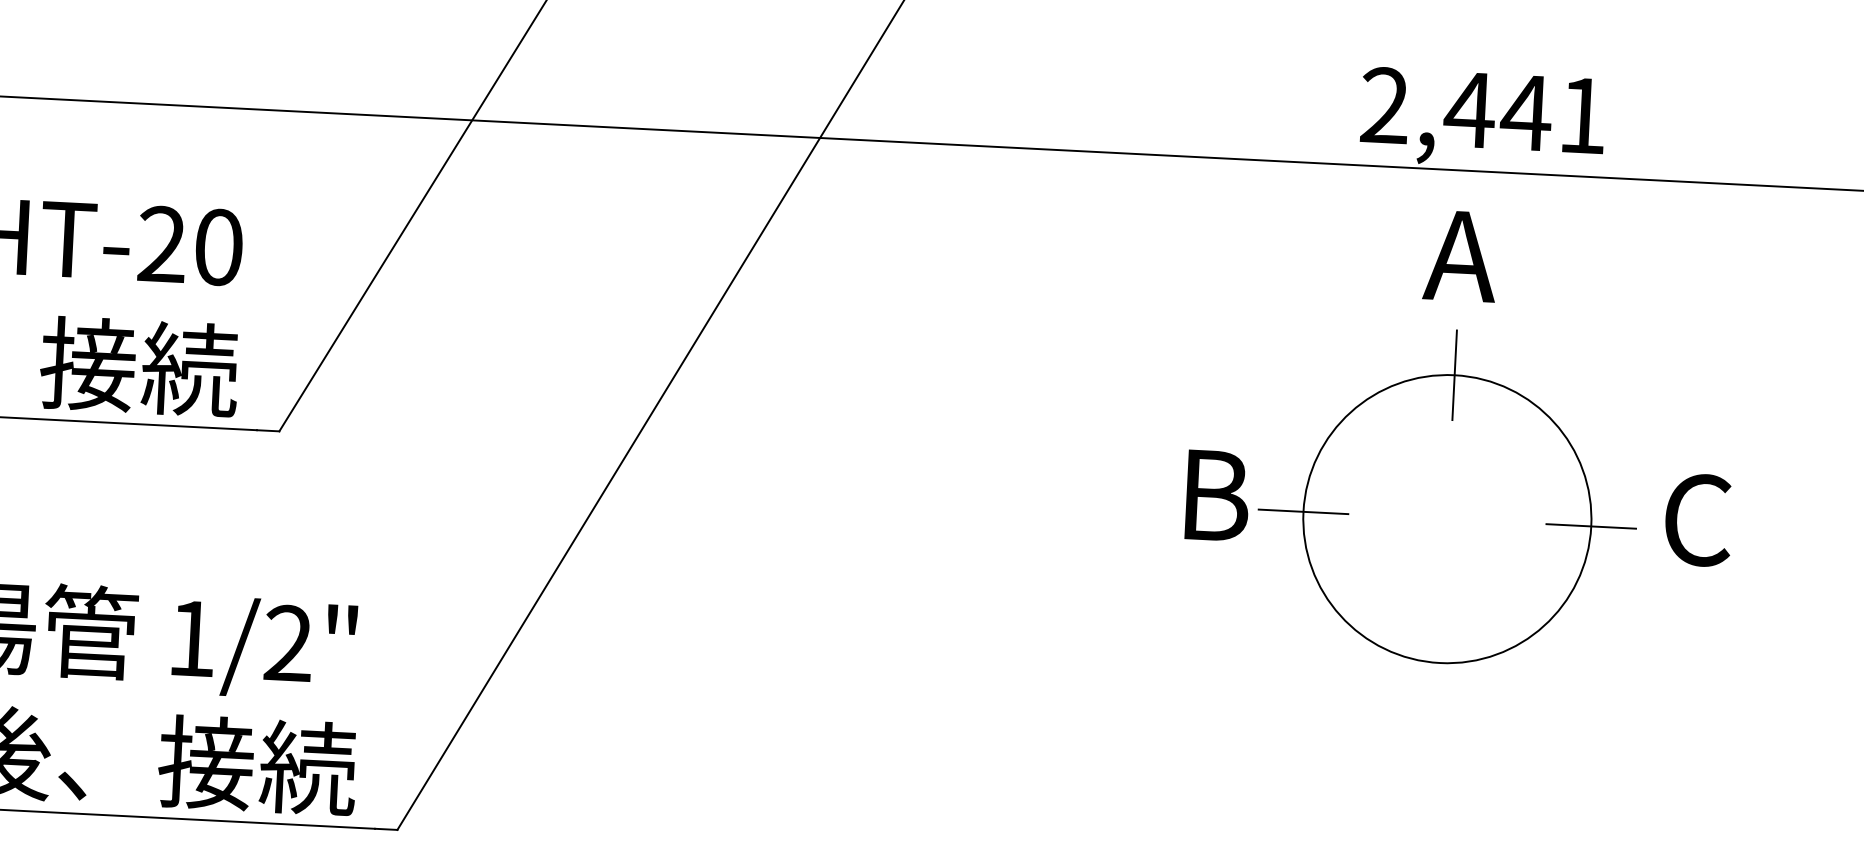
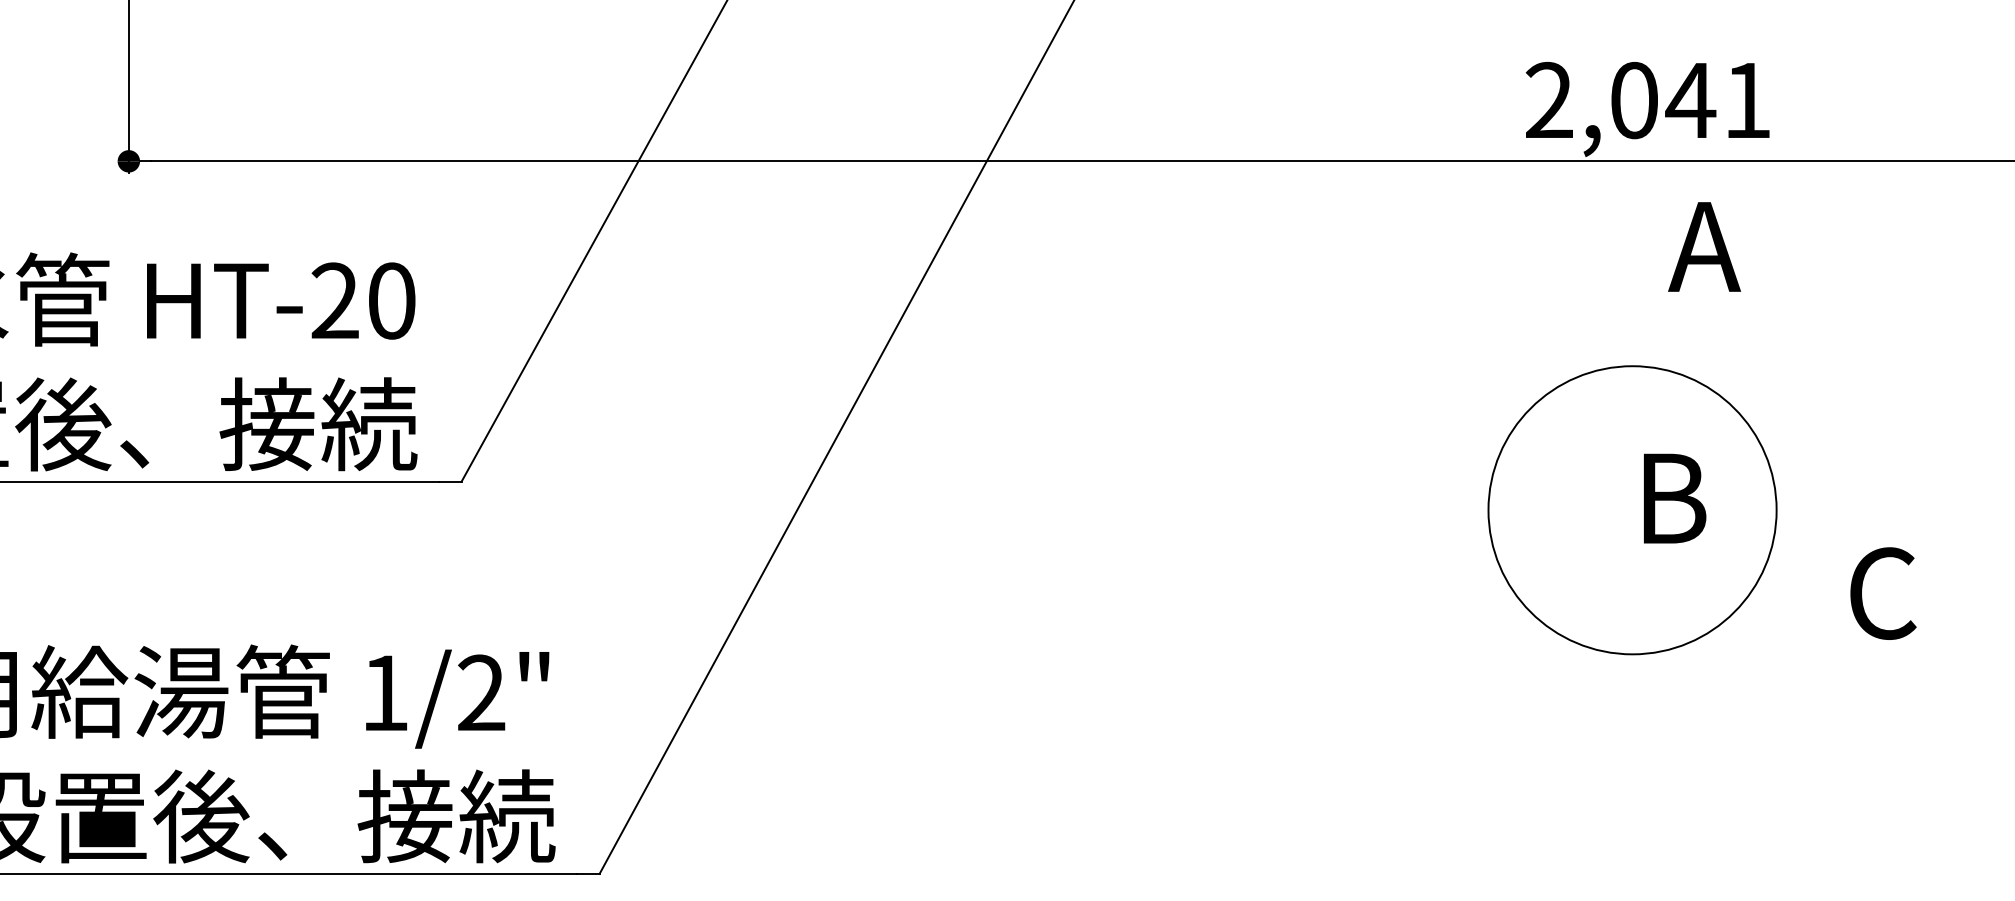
text: (1469, 109) -> (1633, 100), 2,441 -> 2,041
text: (1460, 255) -> (1704, 246), moved
line: (1454, 375) -> (1632, 366), removed
text: (1218, 495) -> (1675, 498), moved
line: (1303, 512) -> (1488, 510), removed
text: (1698, 520) -> (1883, 593), moved
line: (1591, 526) -> (1776, 510), removed

